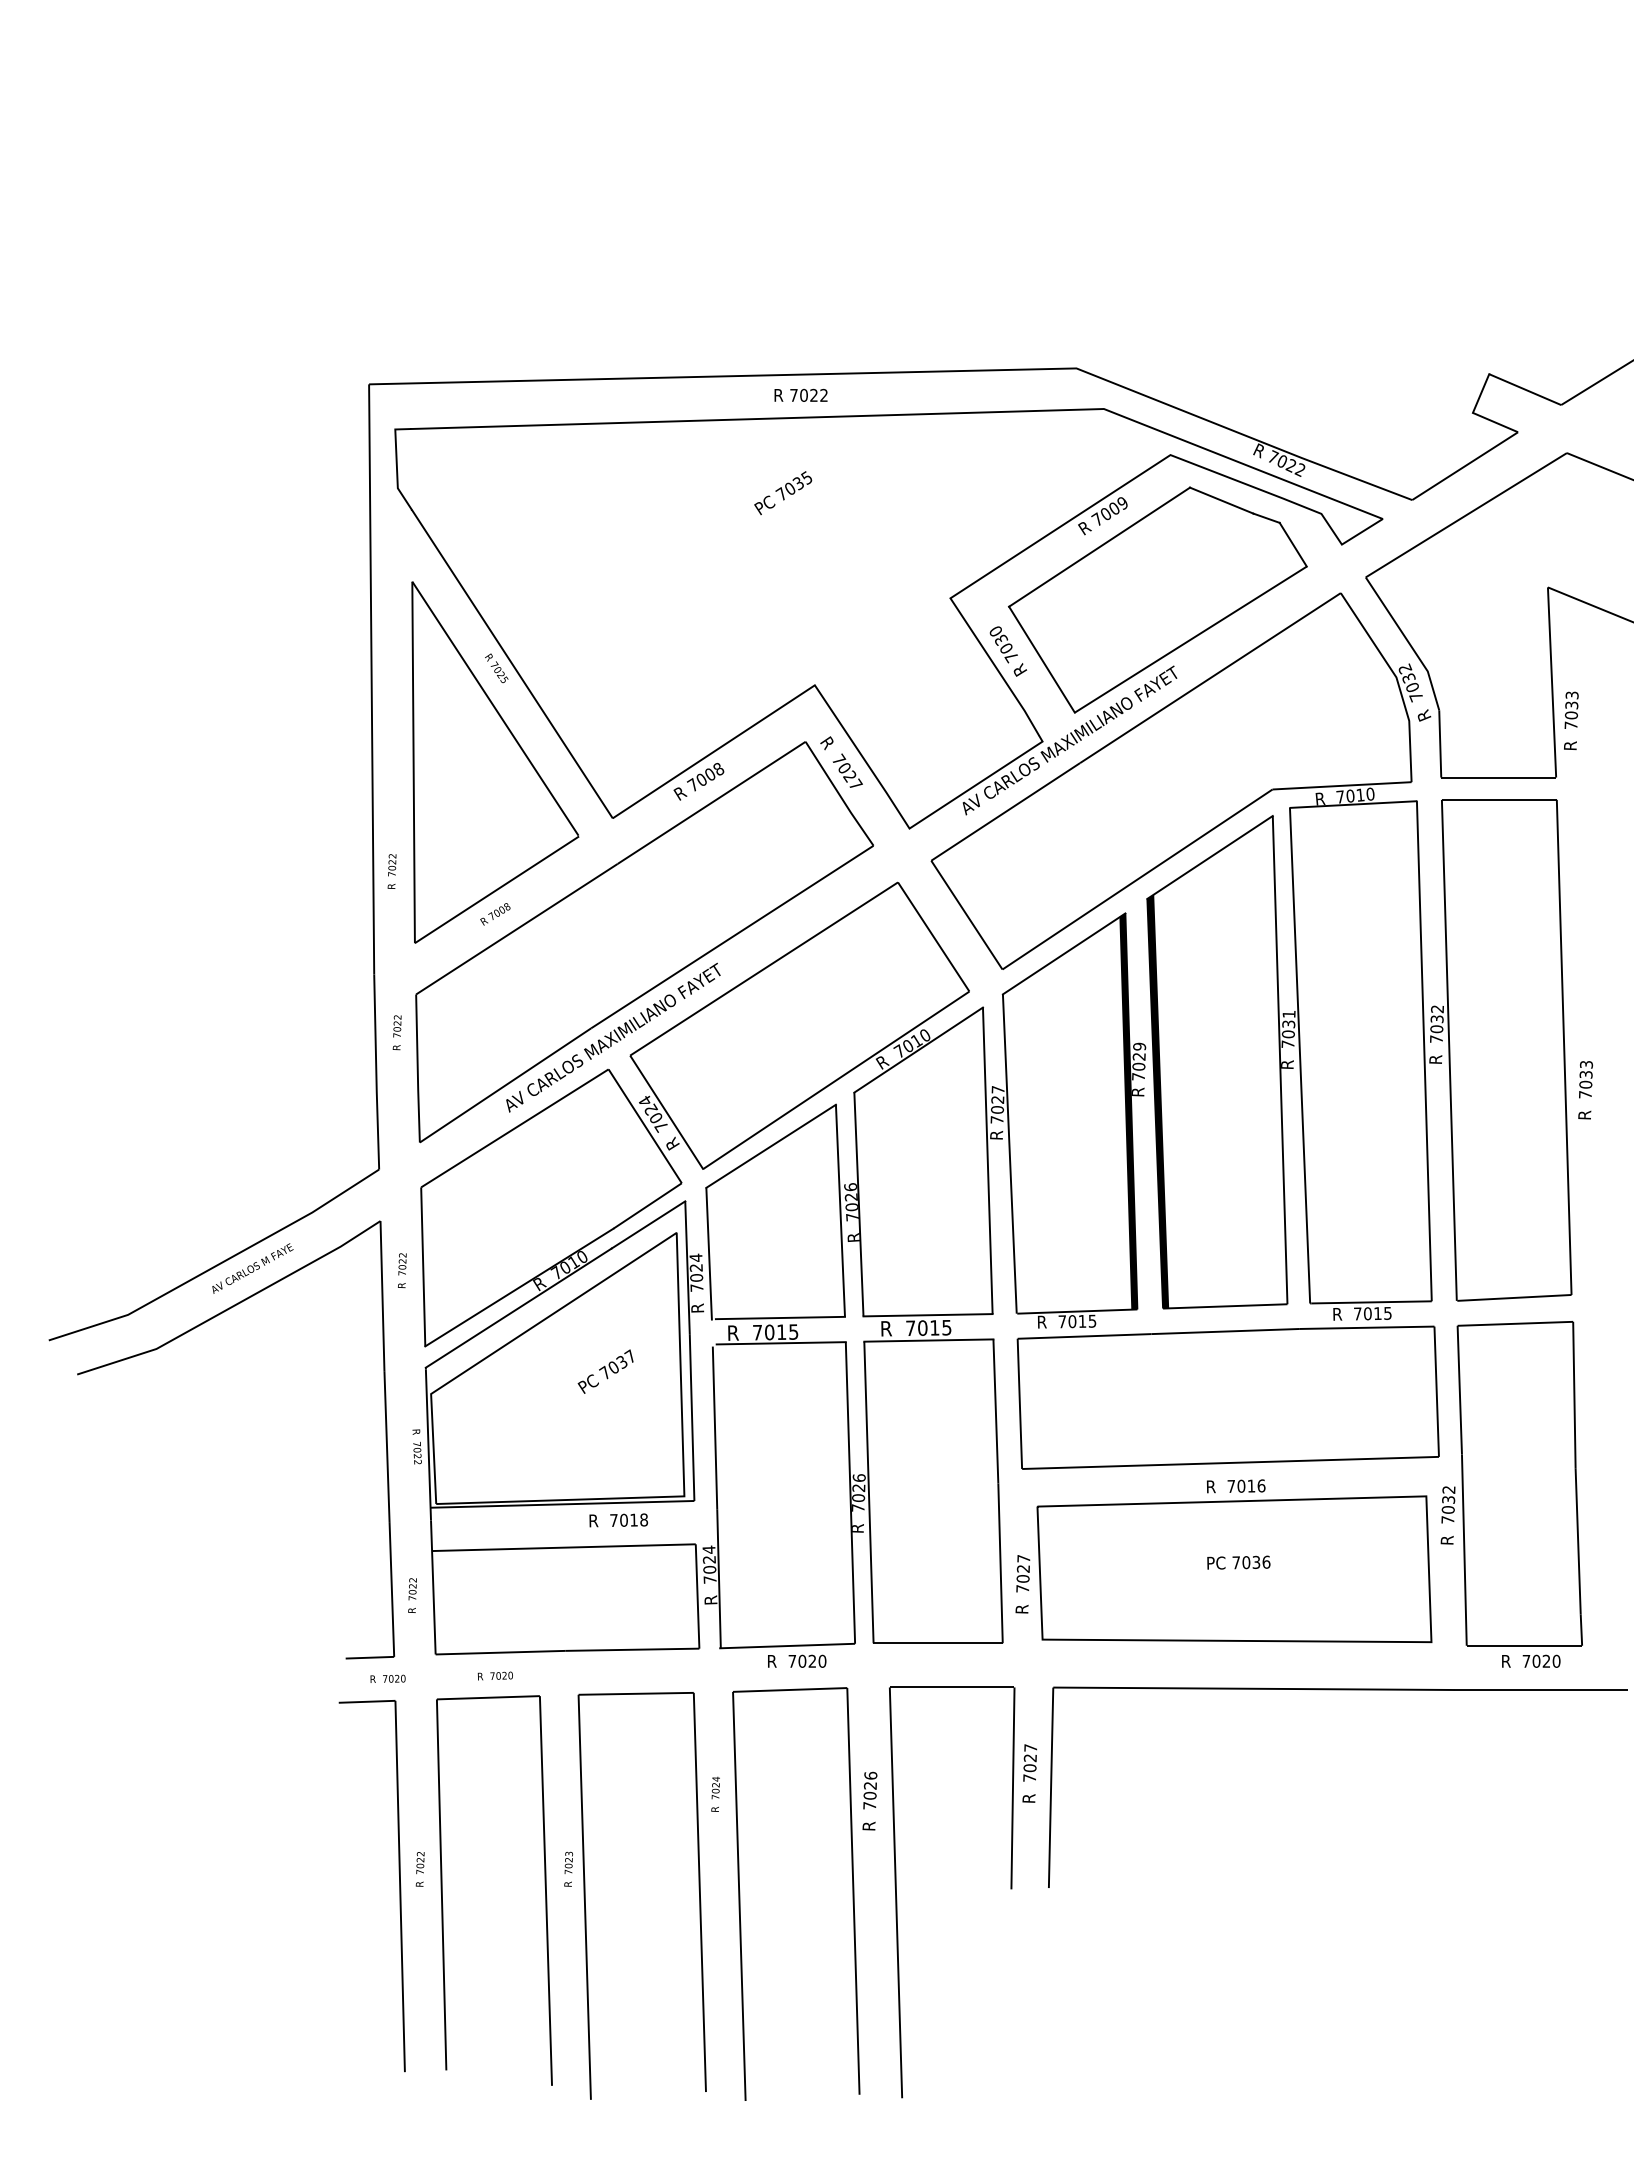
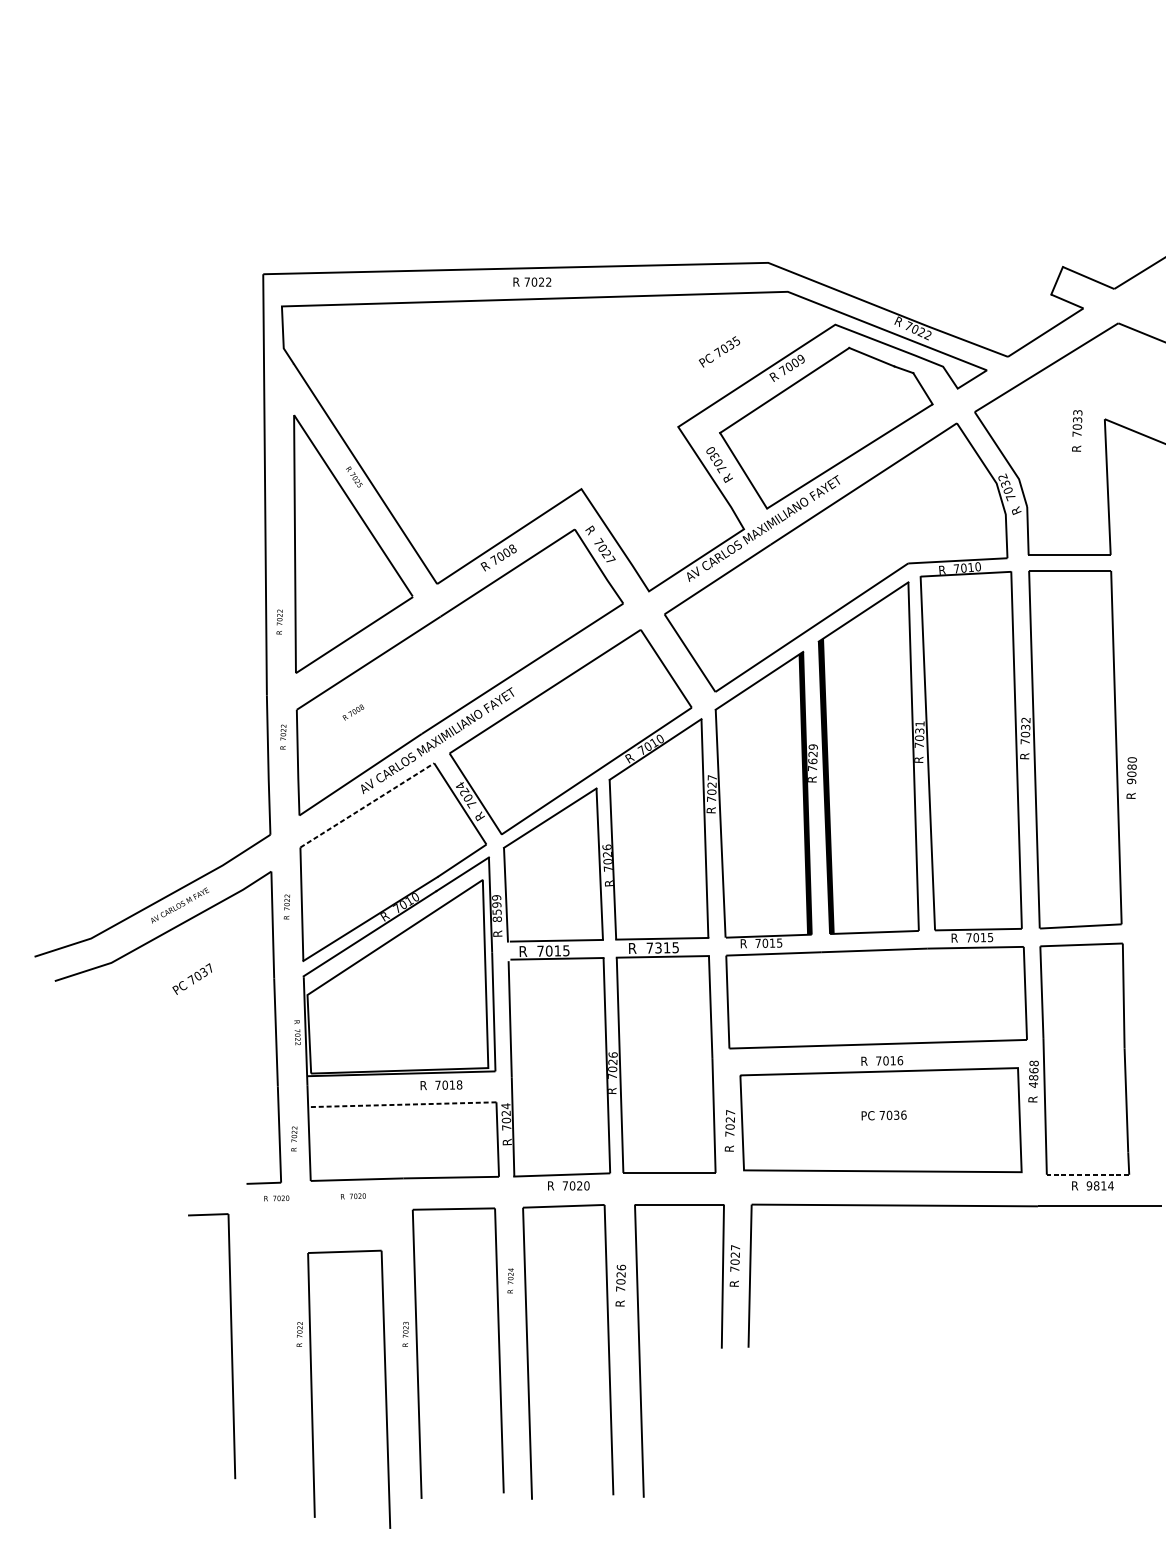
text: (800, 394) -> (531, 281), moved
text: (783, 492) -> (719, 351), moved
text: (1571, 720) -> (1077, 430), moved
text: (495, 914) -> (353, 712), moved
text: (1138, 1066) -> (812, 761), 7029 -> 7629
text: (1585, 1079) -> (1131, 770), 7033 -> 9080
line: (514, 1128) -> (367, 805), solid -> dashed
text: (696, 1272) -> (496, 908), 7024 -> 8599
text: (922, 1328) -> (658, 948), 7015 -> 7315
text: (605, 1371) -> (192, 978), moved
text: (1448, 1505) -> (1033, 1074), 7032 -> 4868
line: (563, 1547) -> (402, 1104), solid -> dashed
line: (1524, 1645) -> (1088, 1174), solid -> dashed
text: (1541, 1660) -> (1100, 1185), 7020 -> 9814
part: (544, 1885) -> (384, 1385), moved
part: (399, 1886) -> (231, 1346), moved

